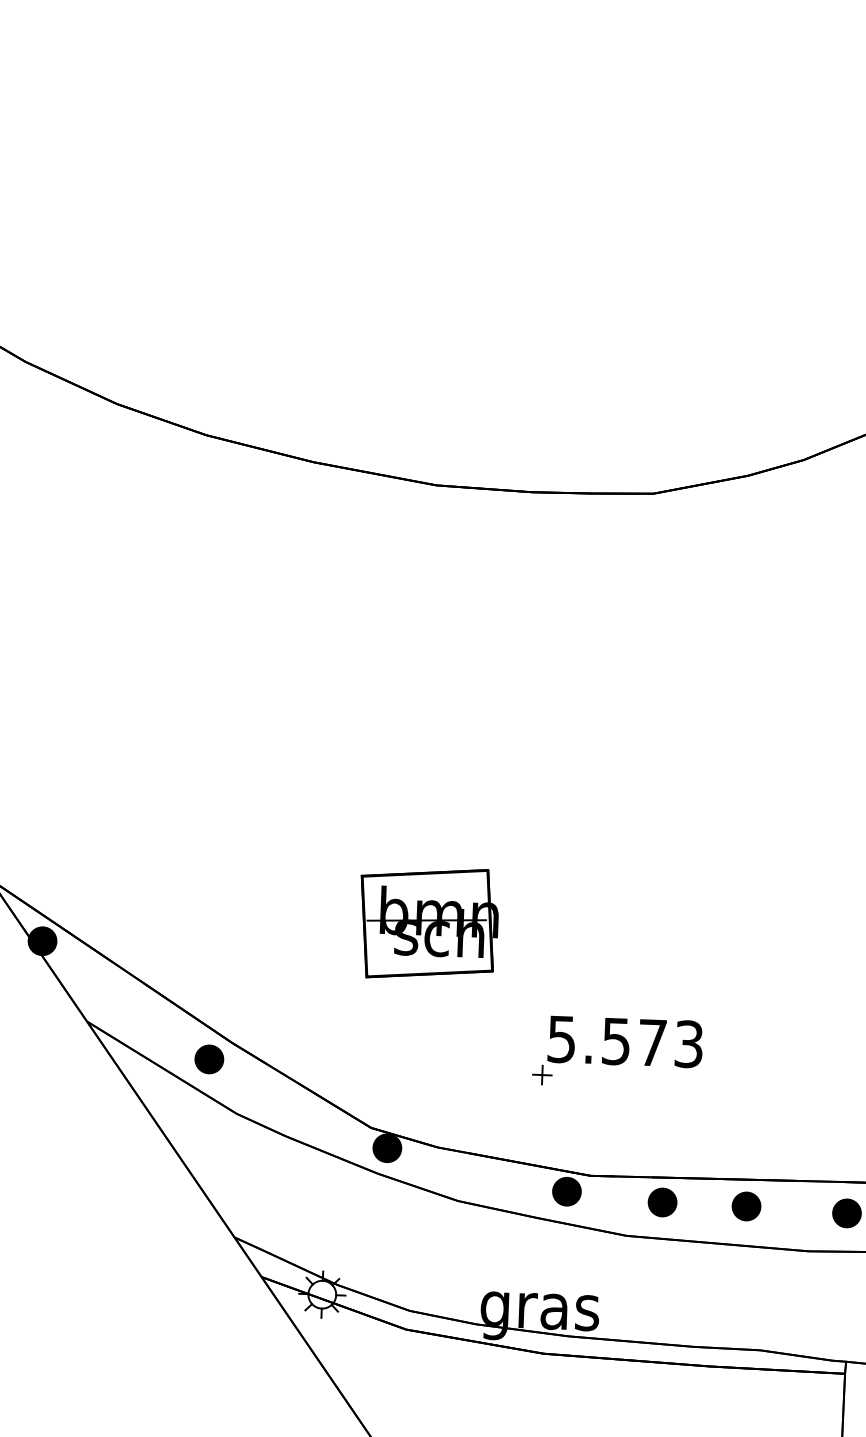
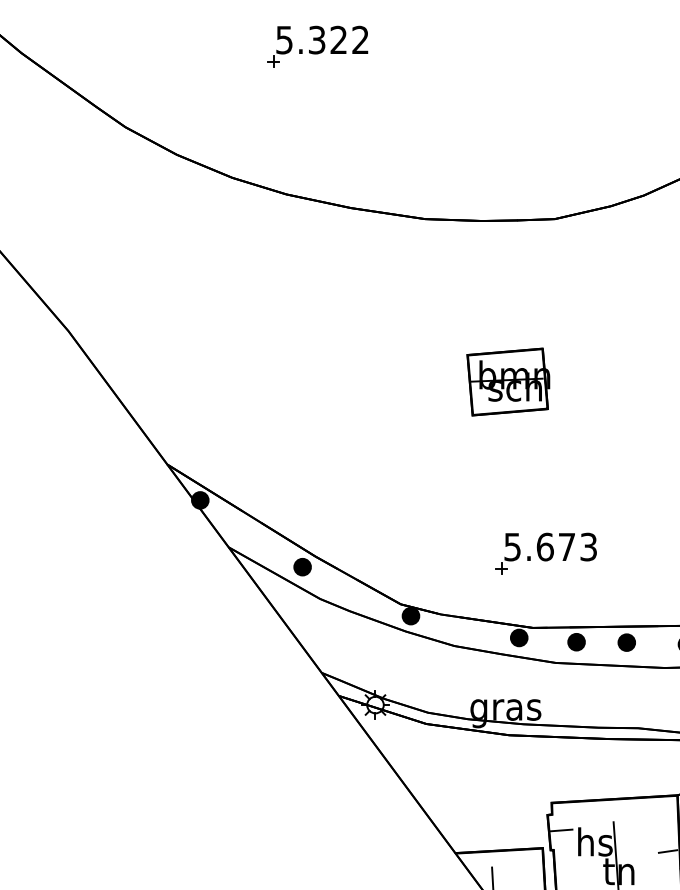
part: (267, 189) -> (317, 46), added
part: (428, 922) -> (508, 381), moved
text: (615, 1040) -> (544, 546), 5.573 -> 5.673

